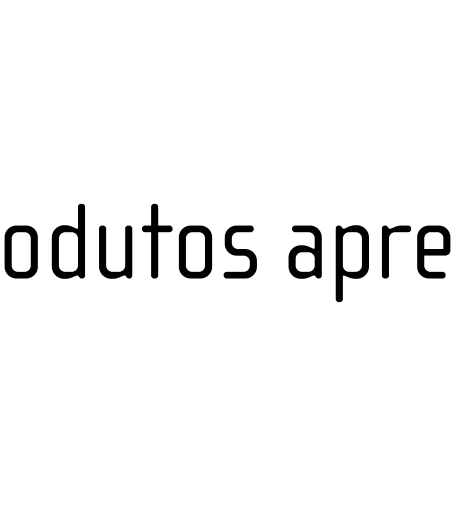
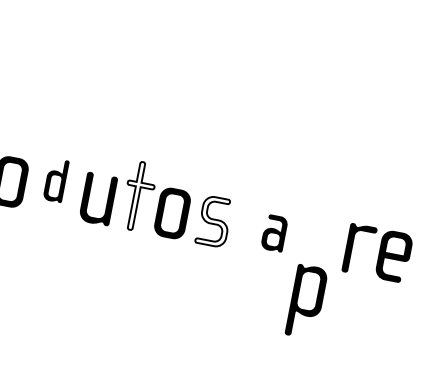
part: (67, 240) -> (55, 179), size x0.6
fill: (156, 240) -> (138, 195), removed
fill: (239, 251) -> (213, 220), removed
part: (304, 251) -> (274, 232), size x0.7
part: (351, 263) -> (306, 301), moved

